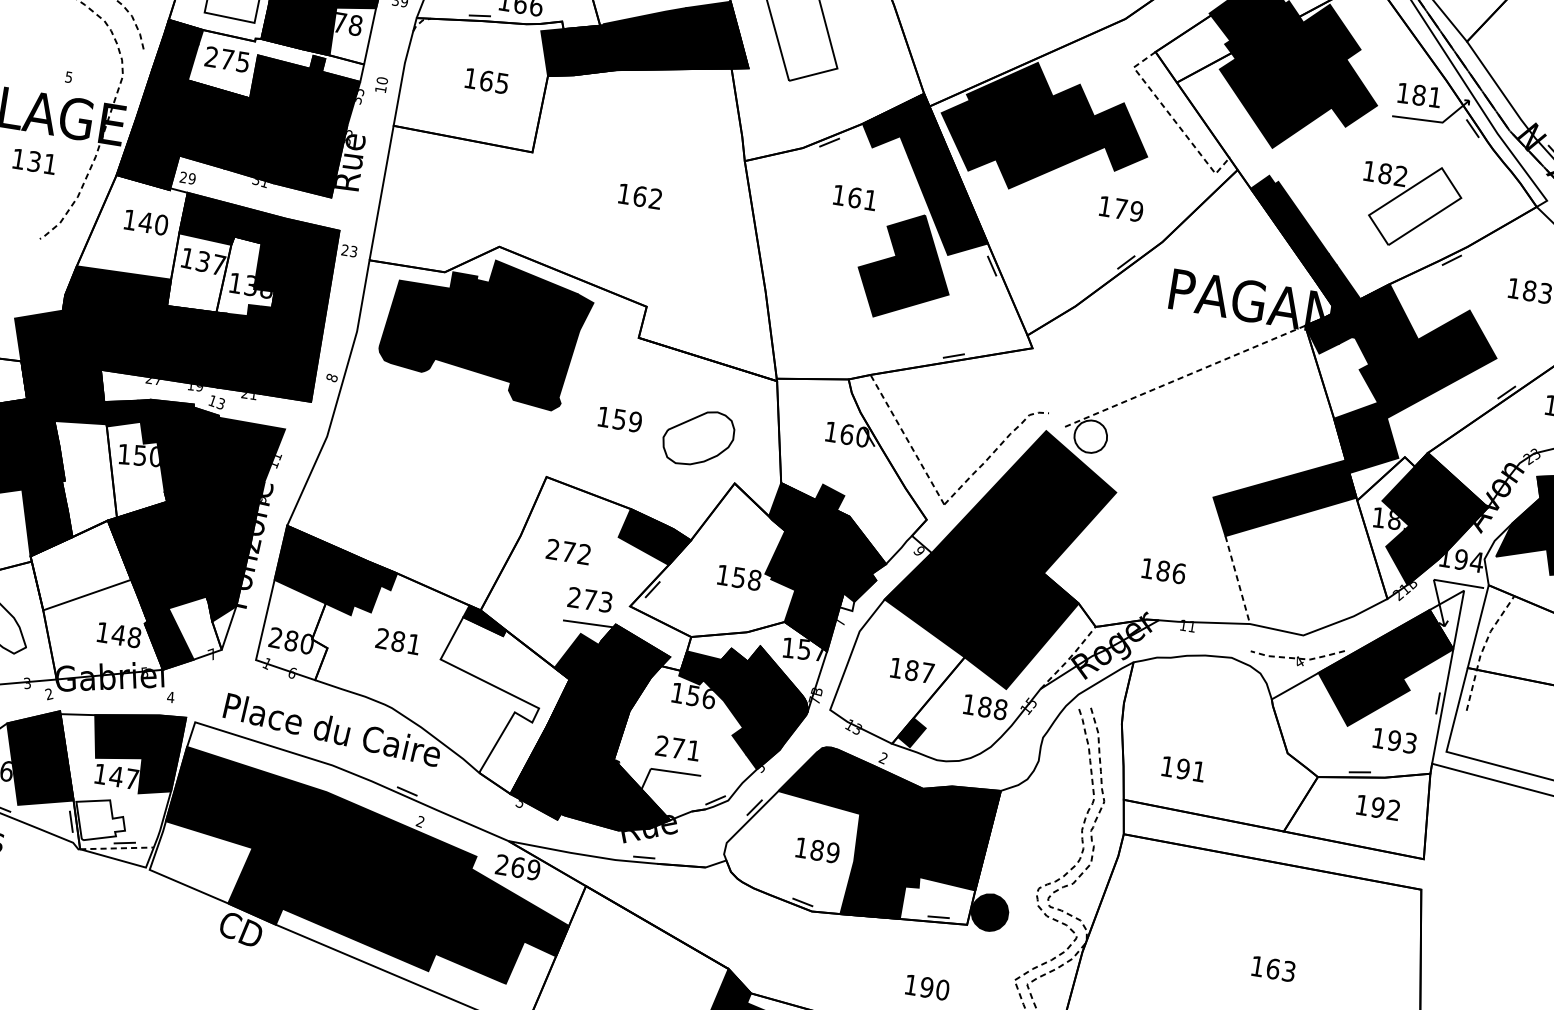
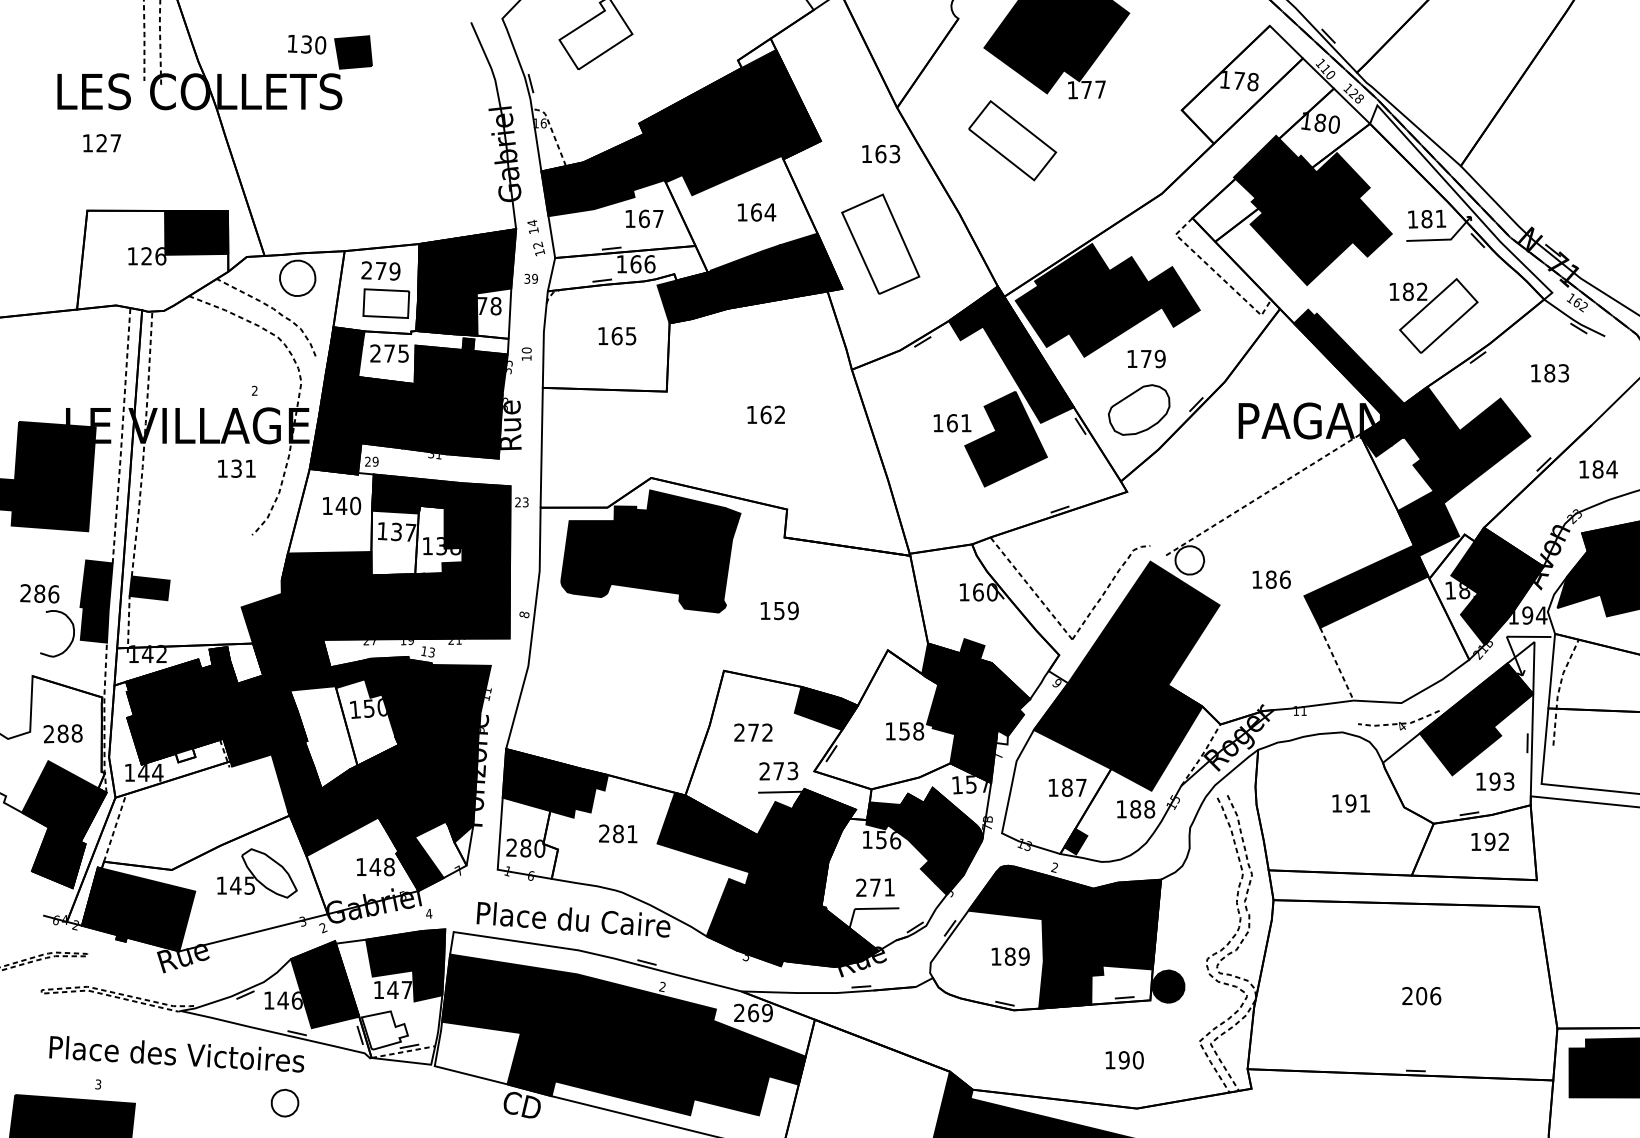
text: (68, 76) -> (254, 390), 5 -> 2
text: (855, 198) -> (952, 423), moved
text: (1121, 208) -> (1146, 358), moved
part: (697, 437) -> (1138, 409), moved
fill: (81, 566) -> (333, 812), added
text: (1163, 570) -> (1271, 579), moved
fill: (498, 706) -> (714, 876), added
text: (1182, 769) -> (1350, 803), moved
text: (1272, 969) -> (1421, 996), 163 -> 206

